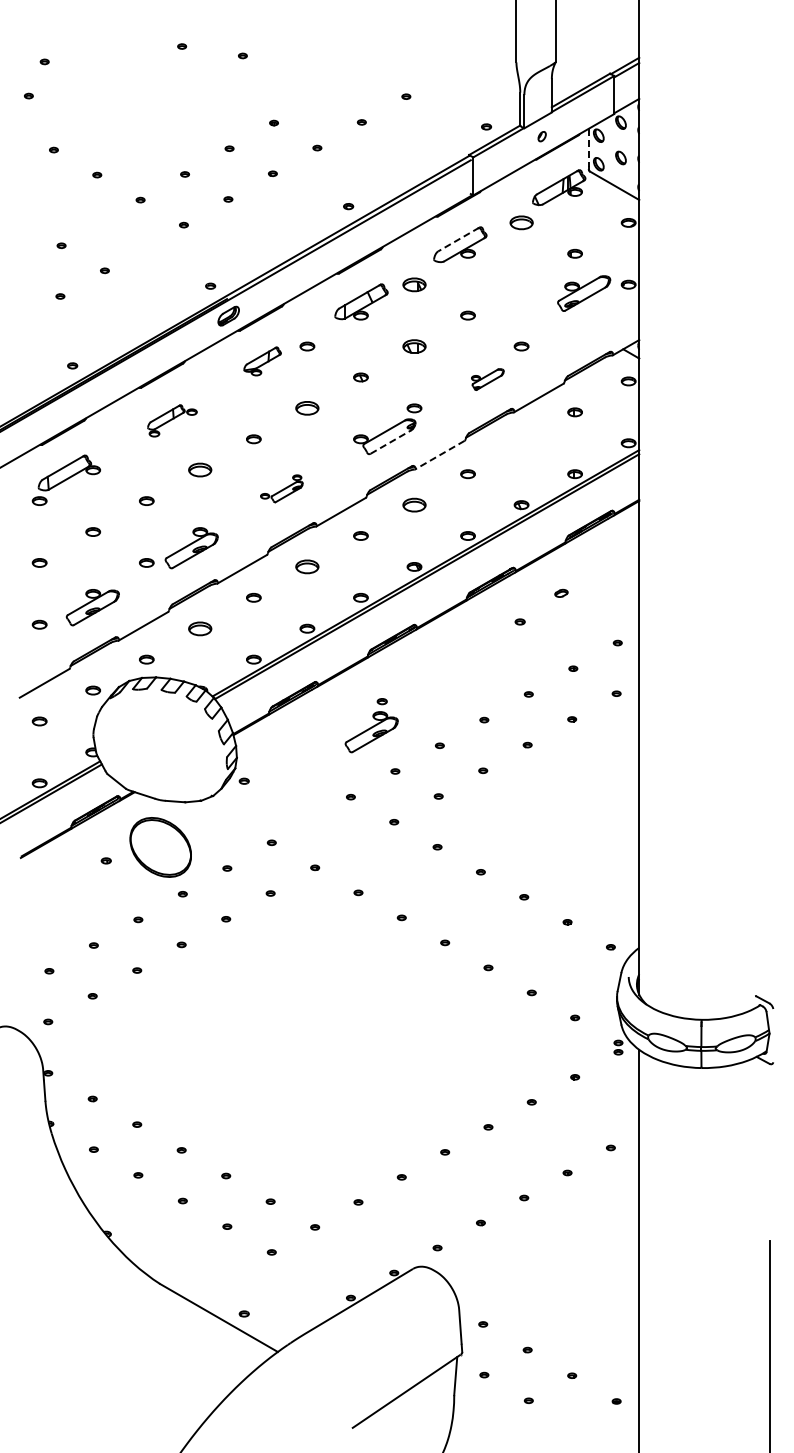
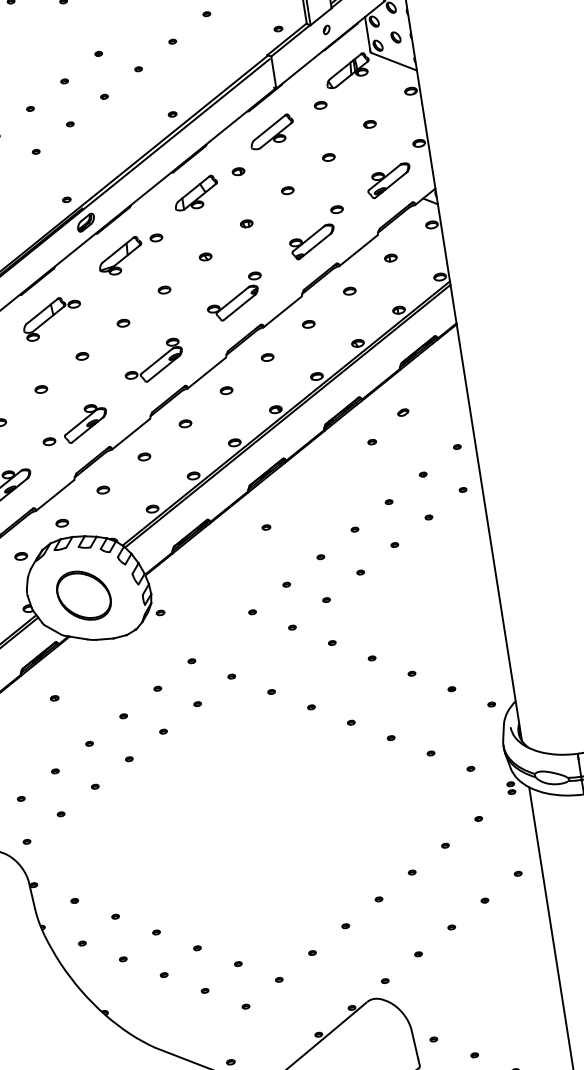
line: (588, 148) -> (367, 33), dashed -> solid
part: (521, 222) -> (320, 105), size x0.62
line: (458, 239) -> (269, 127), dashed -> solid
part: (414, 284) -> (238, 171), size x0.62
part: (521, 284) -> (328, 157), added
part: (584, 293) -> (389, 180), moved
part: (414, 346) -> (246, 223), size x0.62
part: (262, 361) -> (120, 256), size x1.43
part: (487, 379) -> (312, 241), size x1.67
part: (307, 408) -> (164, 290), size x0.62
part: (172, 420) -> (52, 318), size x1.43
line: (391, 441) -> (239, 306), dashed -> solid
part: (521, 443) -> (349, 291), added
line: (439, 455) -> (282, 312), dashed -> solid
part: (200, 470) -> (82, 356), size x0.62
part: (281, 488) -> (153, 361), size x1.67
part: (414, 504) -> (267, 357), size x0.62
part: (307, 566) -> (185, 423), size x0.62
part: (200, 628) -> (103, 489), size x0.62
part: (371, 732) -> (261, 555), removed
part: (160, 847) -> (83, 595), moved

